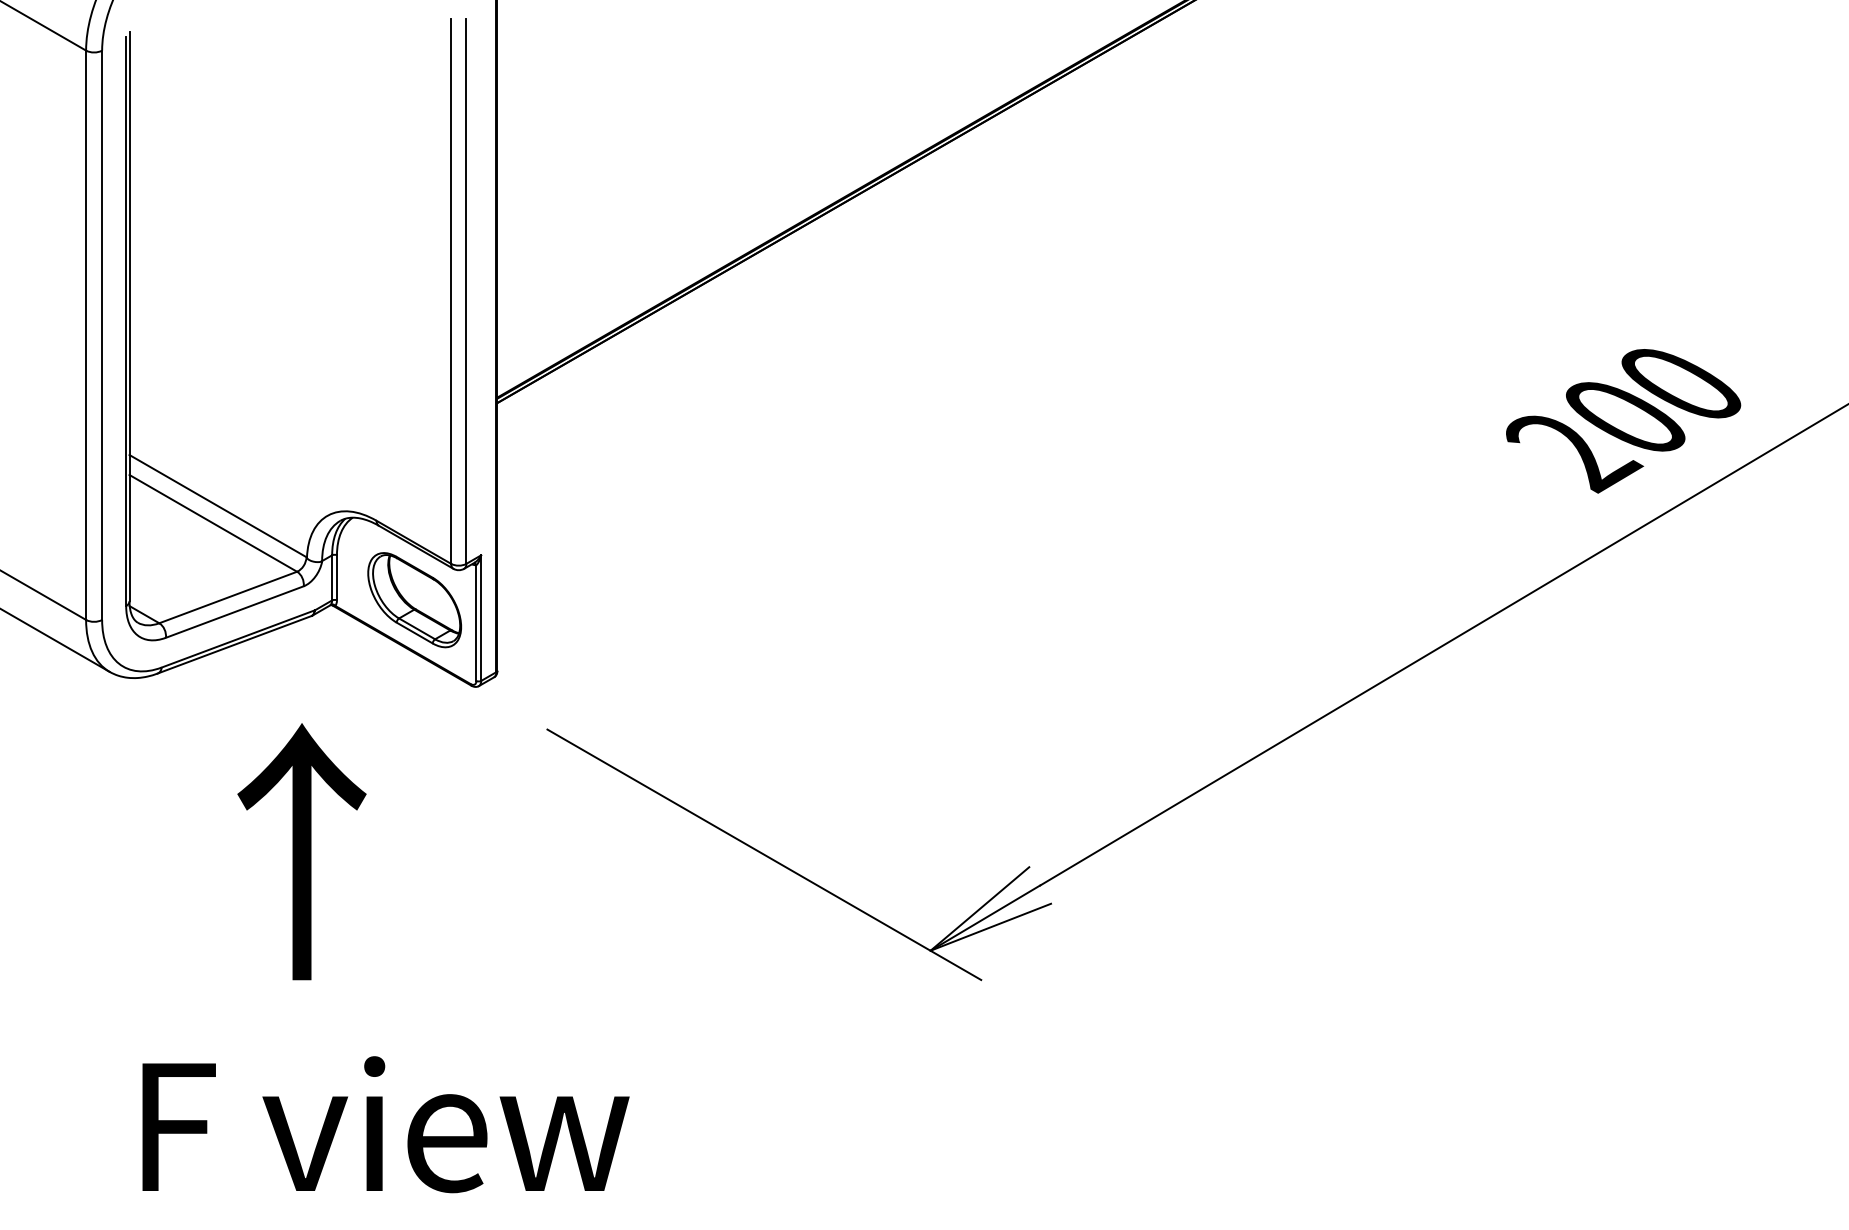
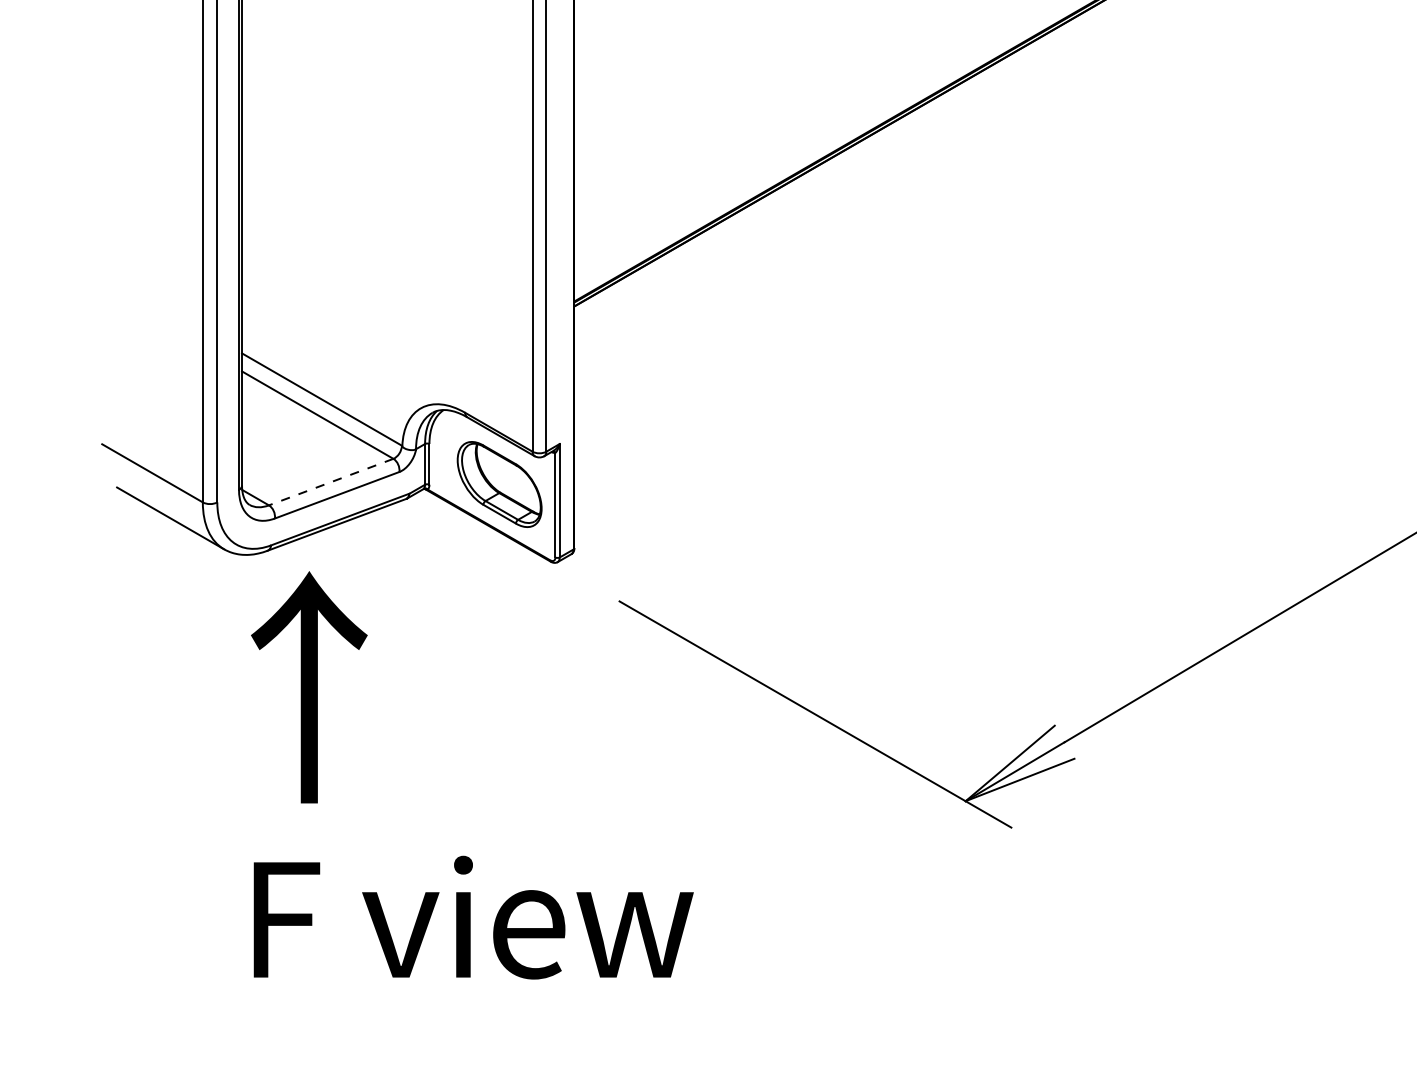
line: (228, 597) -> (331, 482), solid -> dashed
text: (301, 851) -> (308, 687), moved
text: (385, 1124) -> (473, 917), moved

